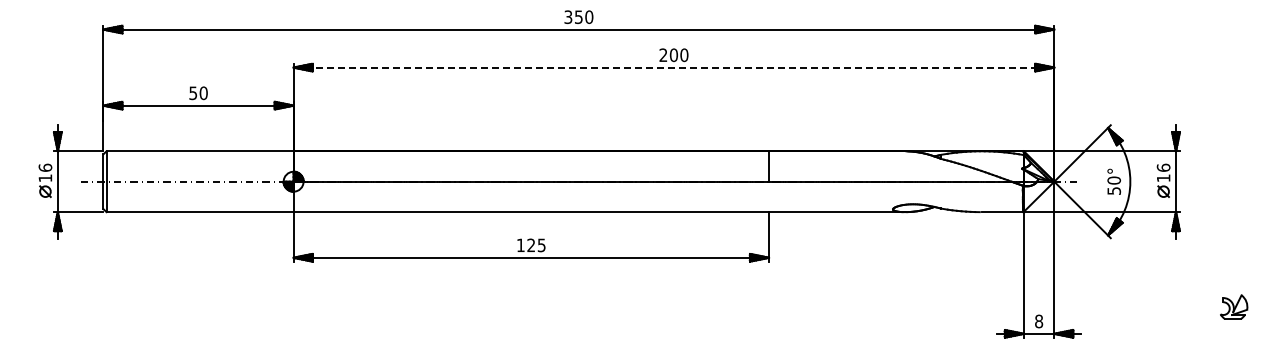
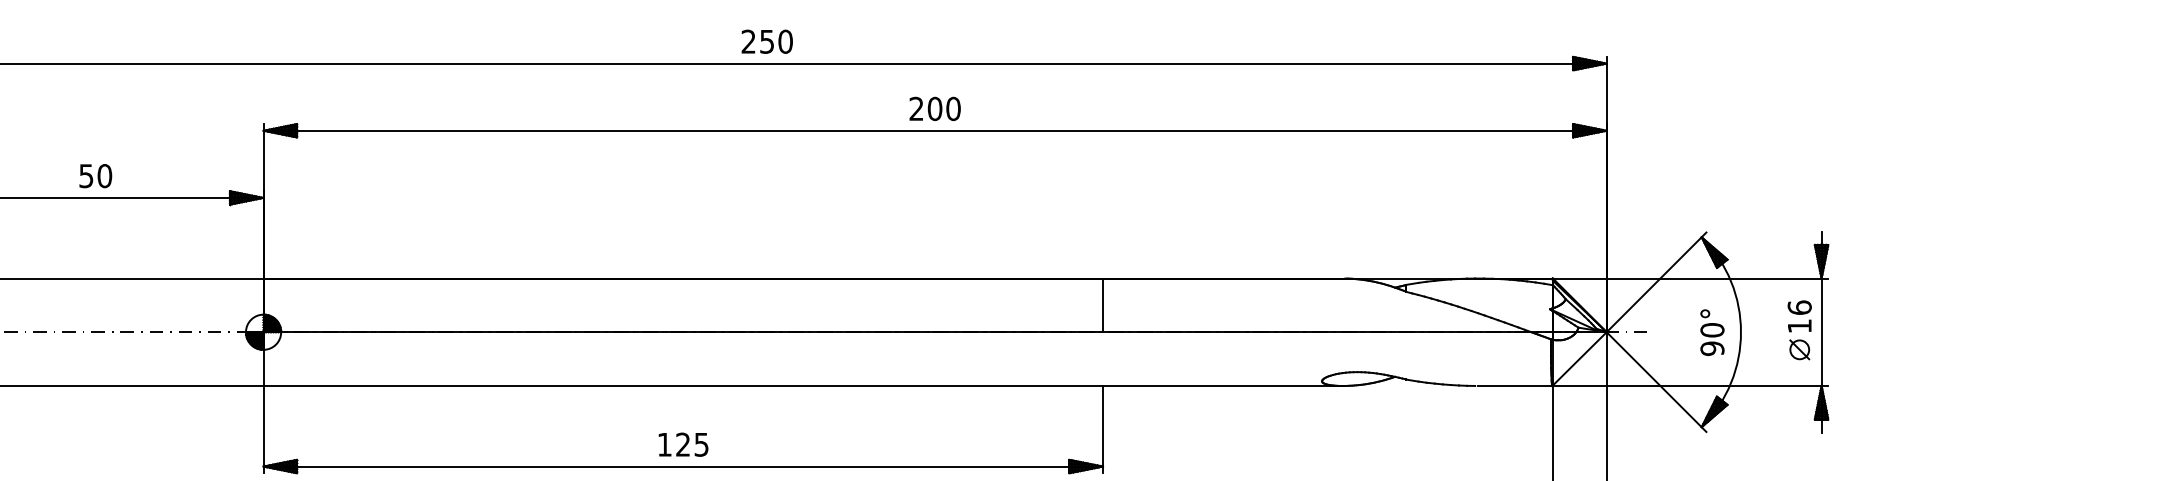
text: (568, 17) -> (748, 42), 350 -> 250
line: (674, 67) -> (936, 130), dashed -> solid
text: (1113, 191) -> (1711, 349), 50° -> 90°

